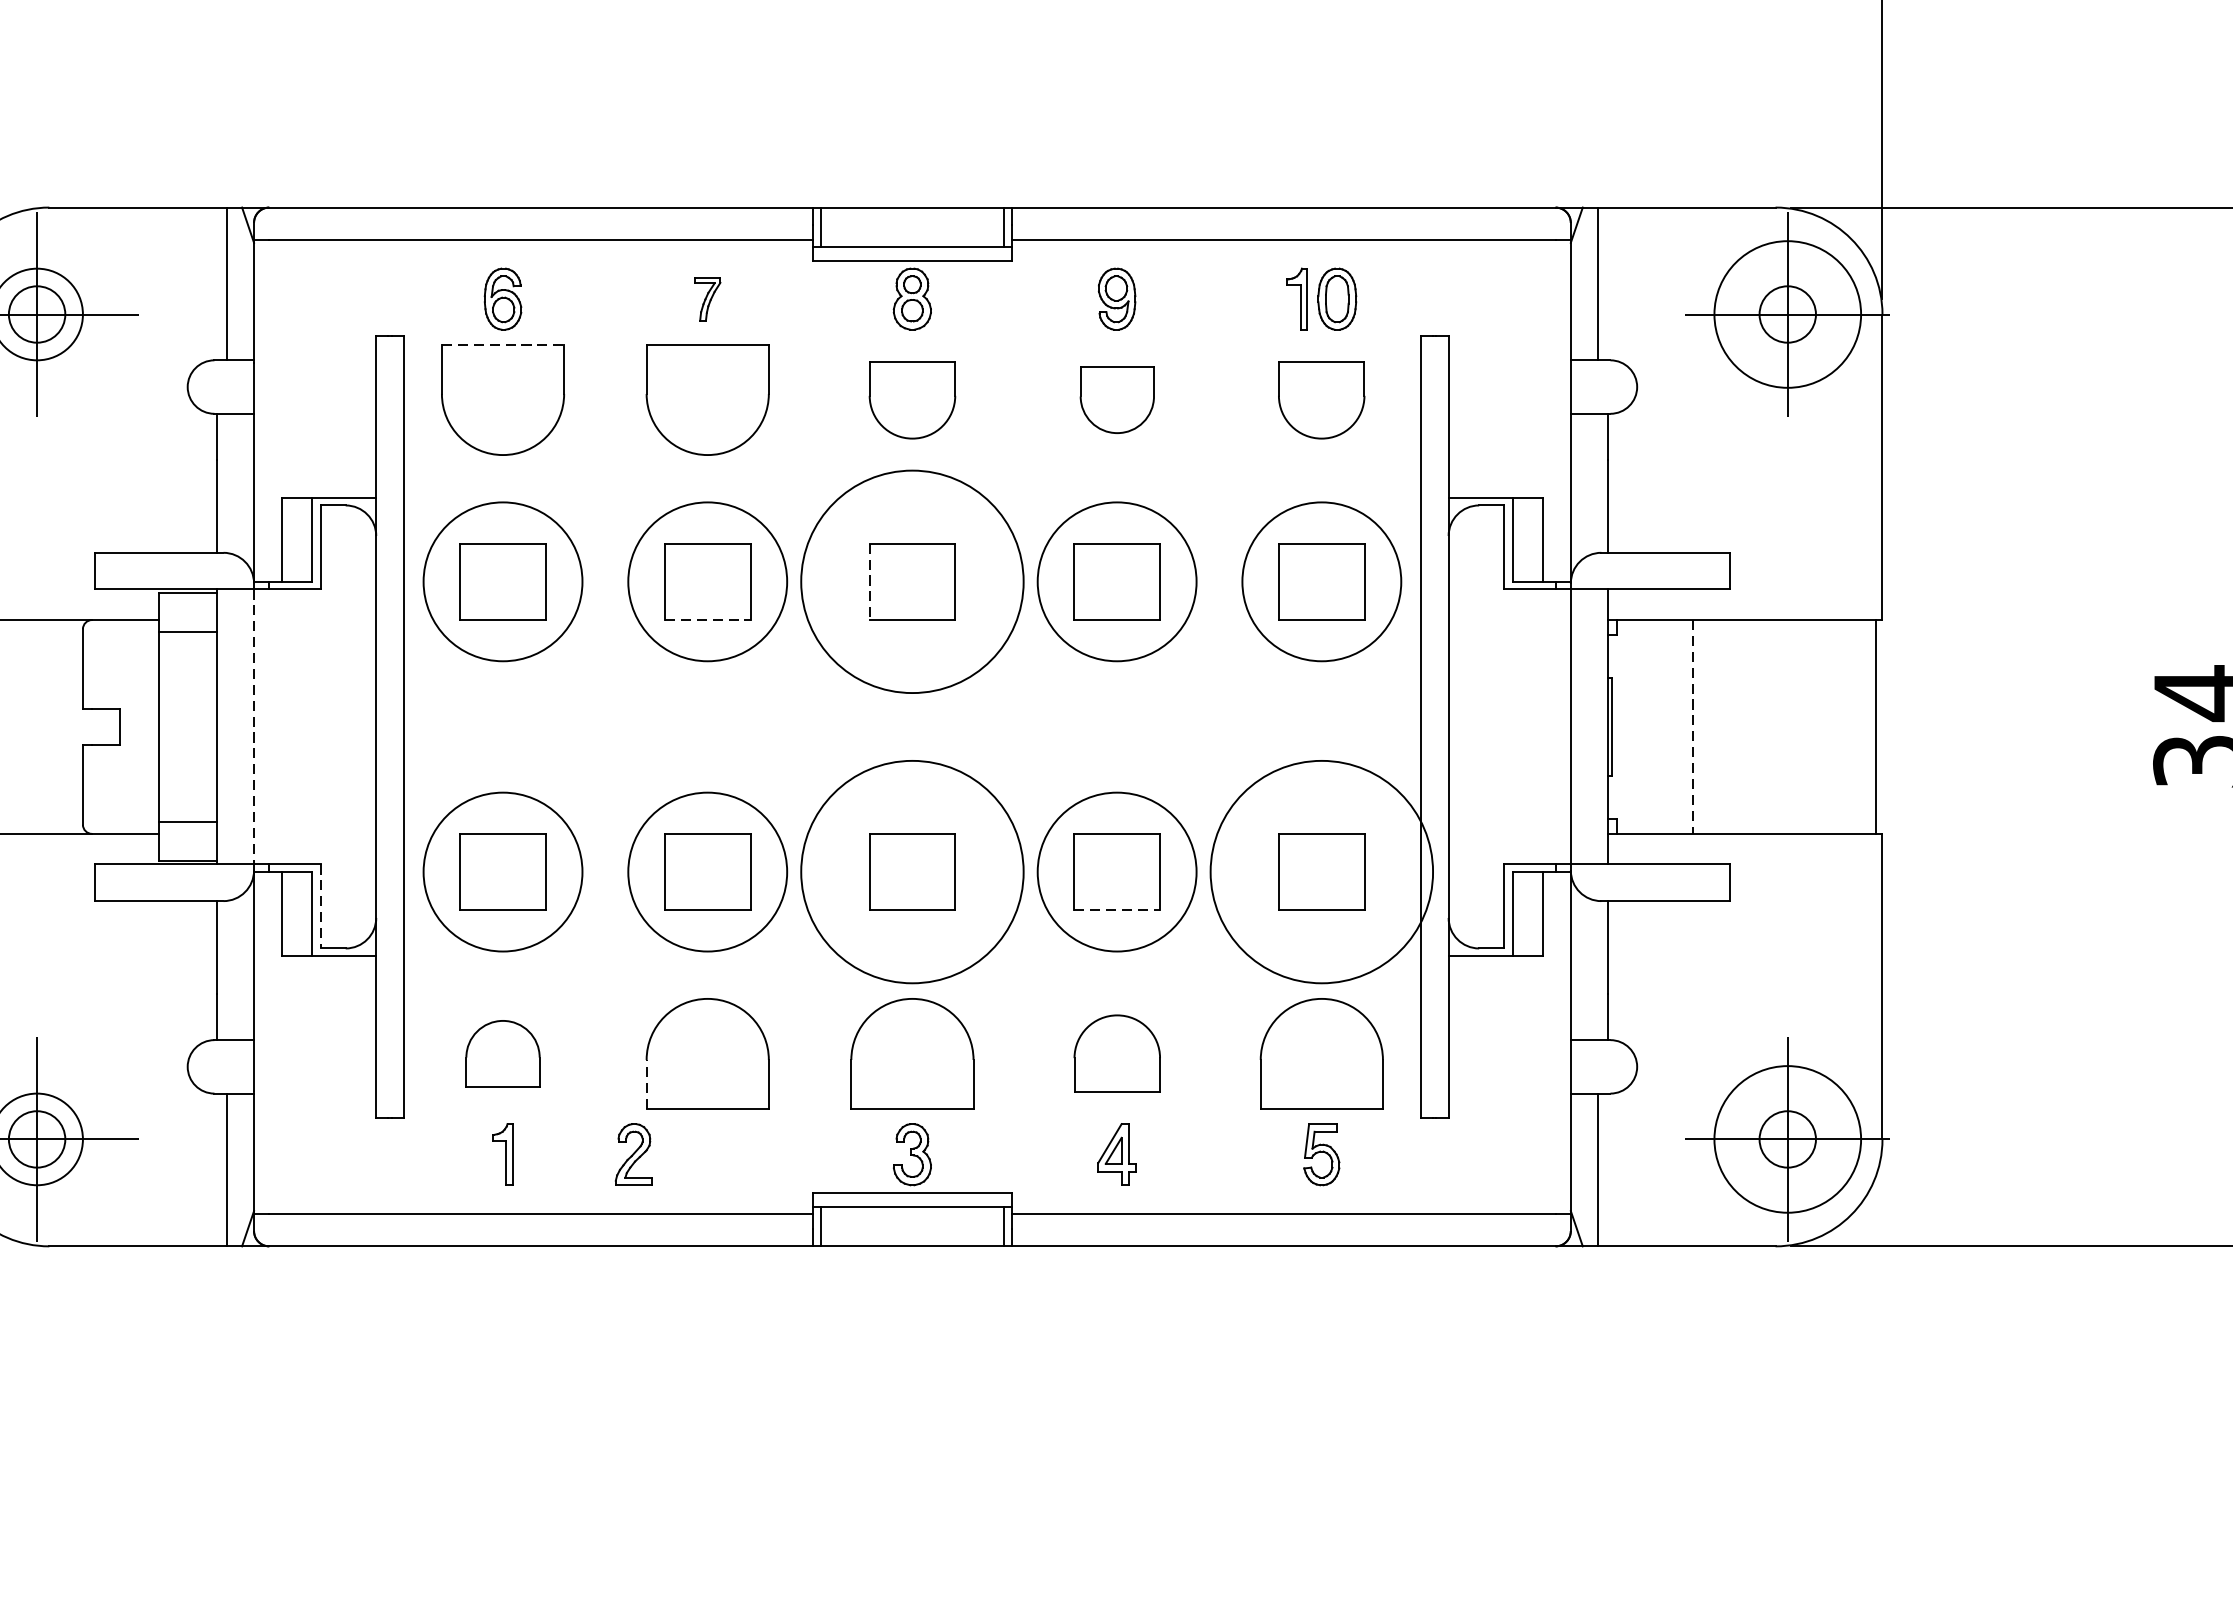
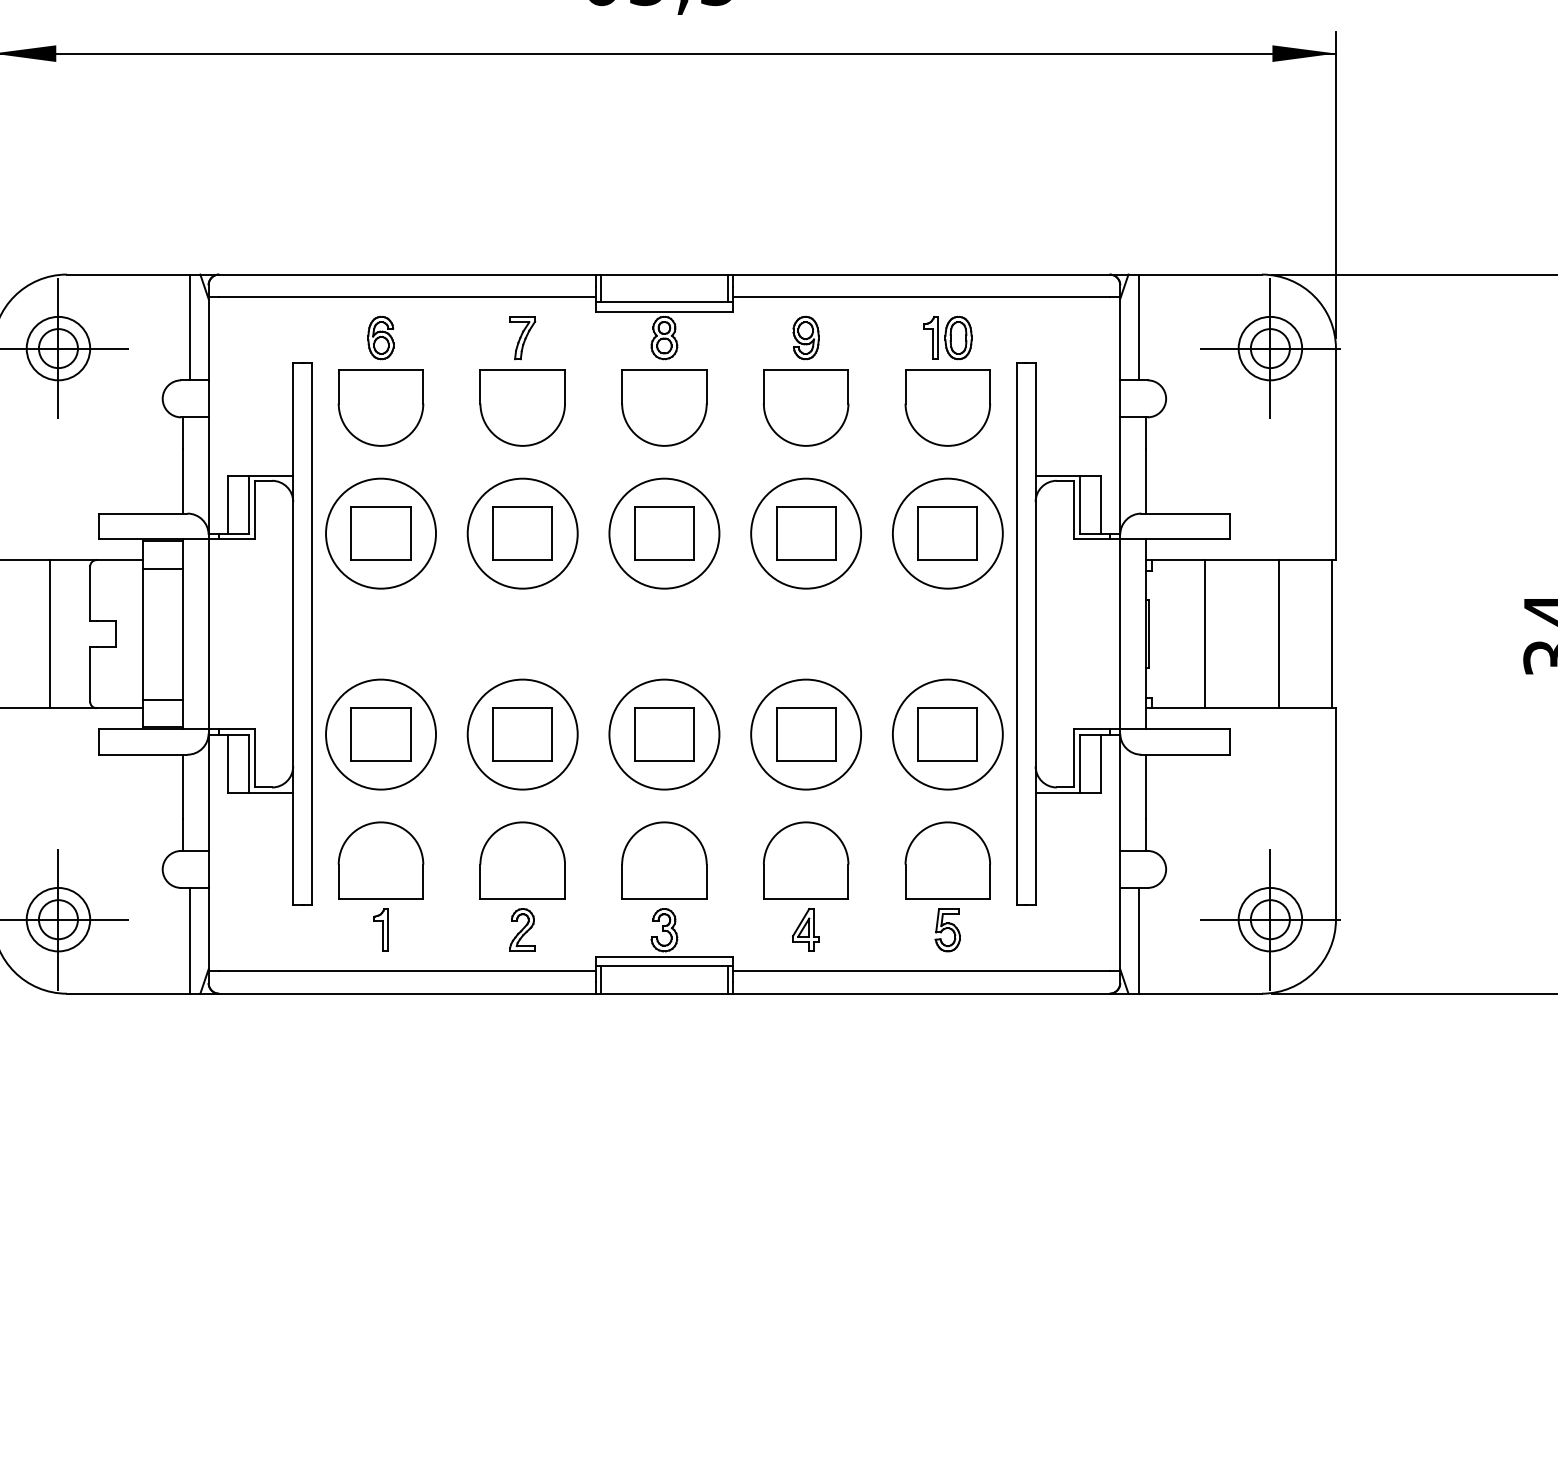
part: (707, 299) -> (522, 338), size x1.43
circle: (1787, 314) -> (1270, 348), size x0.62
line: (503, 344) -> (381, 369), dashed -> solid
part: (912, 399) -> (664, 407), size x1.43
part: (1117, 399) -> (806, 407), size x1.67
part: (1321, 399) -> (947, 407), size x1.43
circle: (912, 581) -> (664, 533), size x0.71
line: (869, 583) -> (634, 534), dashed -> solid
line: (707, 620) -> (522, 560), dashed -> solid
line: (25, 727) -> (50, 634), added
line: (253, 727) -> (208, 634), dashed -> solid
line: (1692, 727) -> (1204, 634), dashed -> solid
line: (1799, 727) -> (1278, 634), added
circle: (912, 871) -> (664, 734), size x0.71
circle: (1321, 871) -> (947, 734), size x0.71
line: (321, 906) -> (255, 758), dashed -> solid
line: (1117, 910) -> (806, 761), dashed -> solid
part: (502, 1053) -> (380, 860), size x1.67
part: (1117, 1053) -> (806, 860), size x1.43
line: (646, 1084) -> (480, 881), dashed -> solid
circle: (1787, 1139) -> (1270, 919), size x0.62
part: (633, 1153) -> (522, 929), moved

